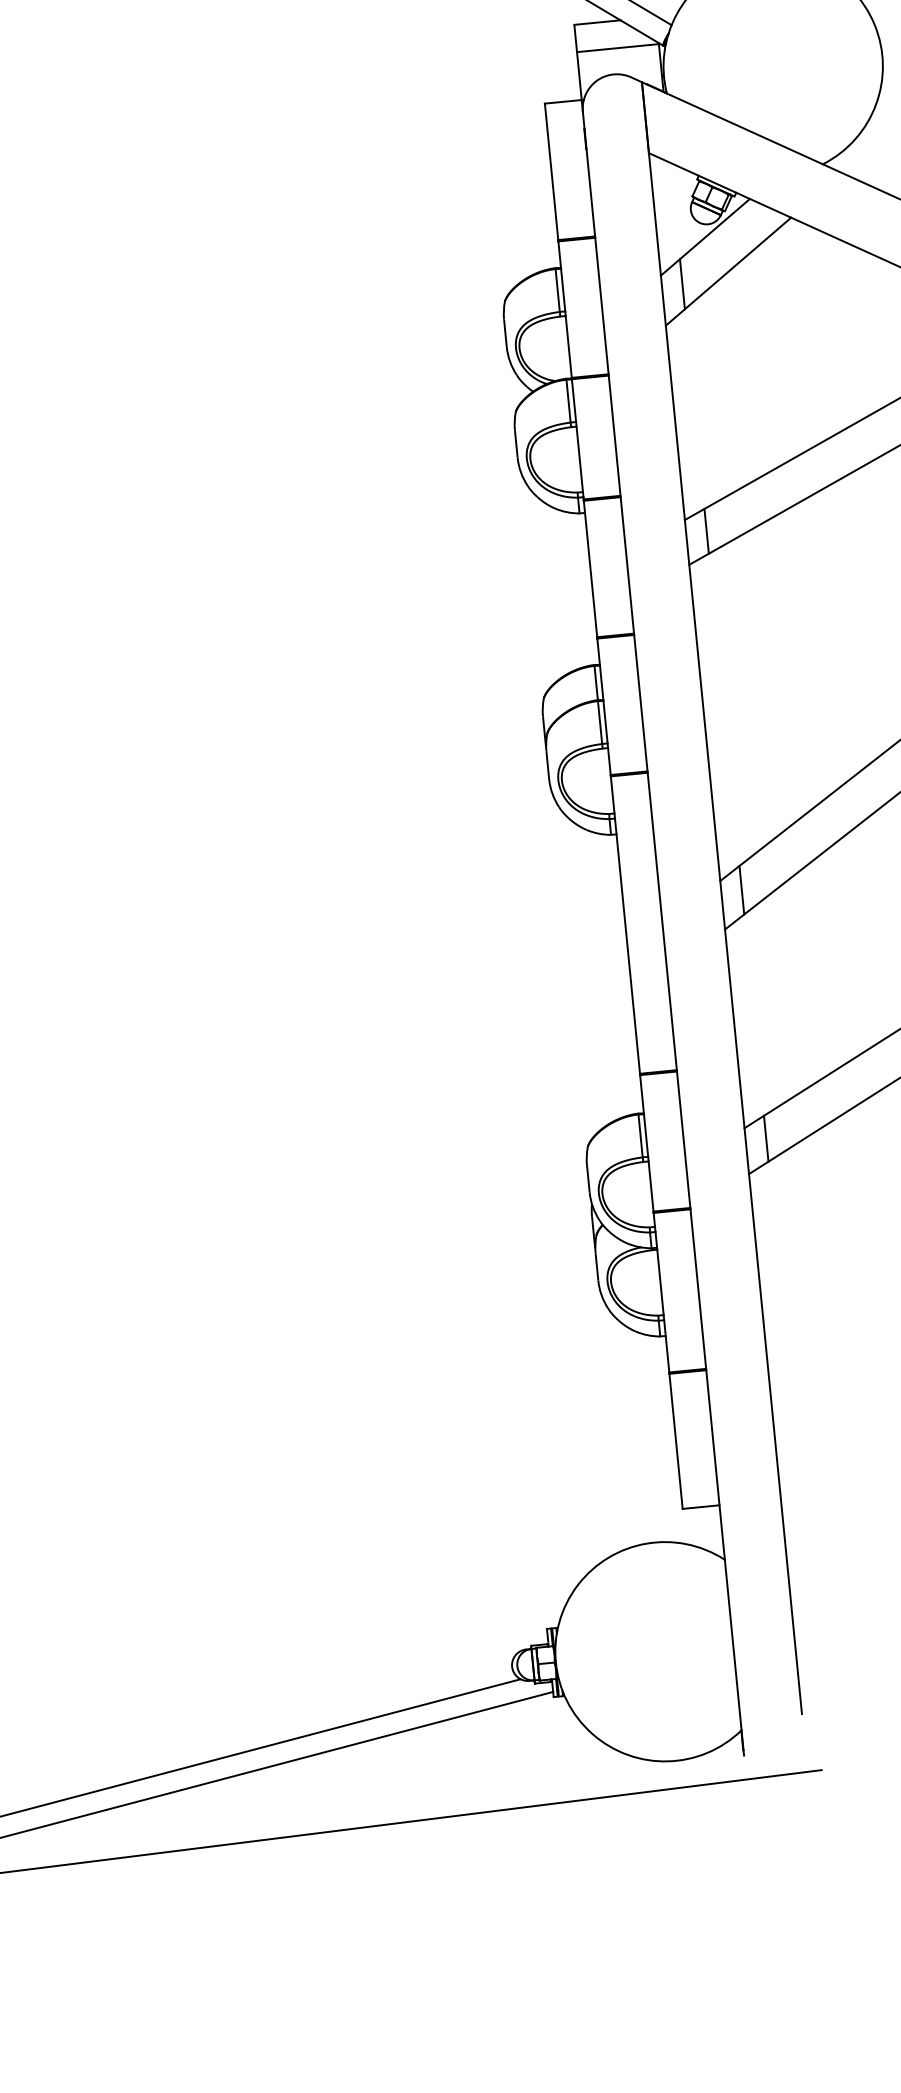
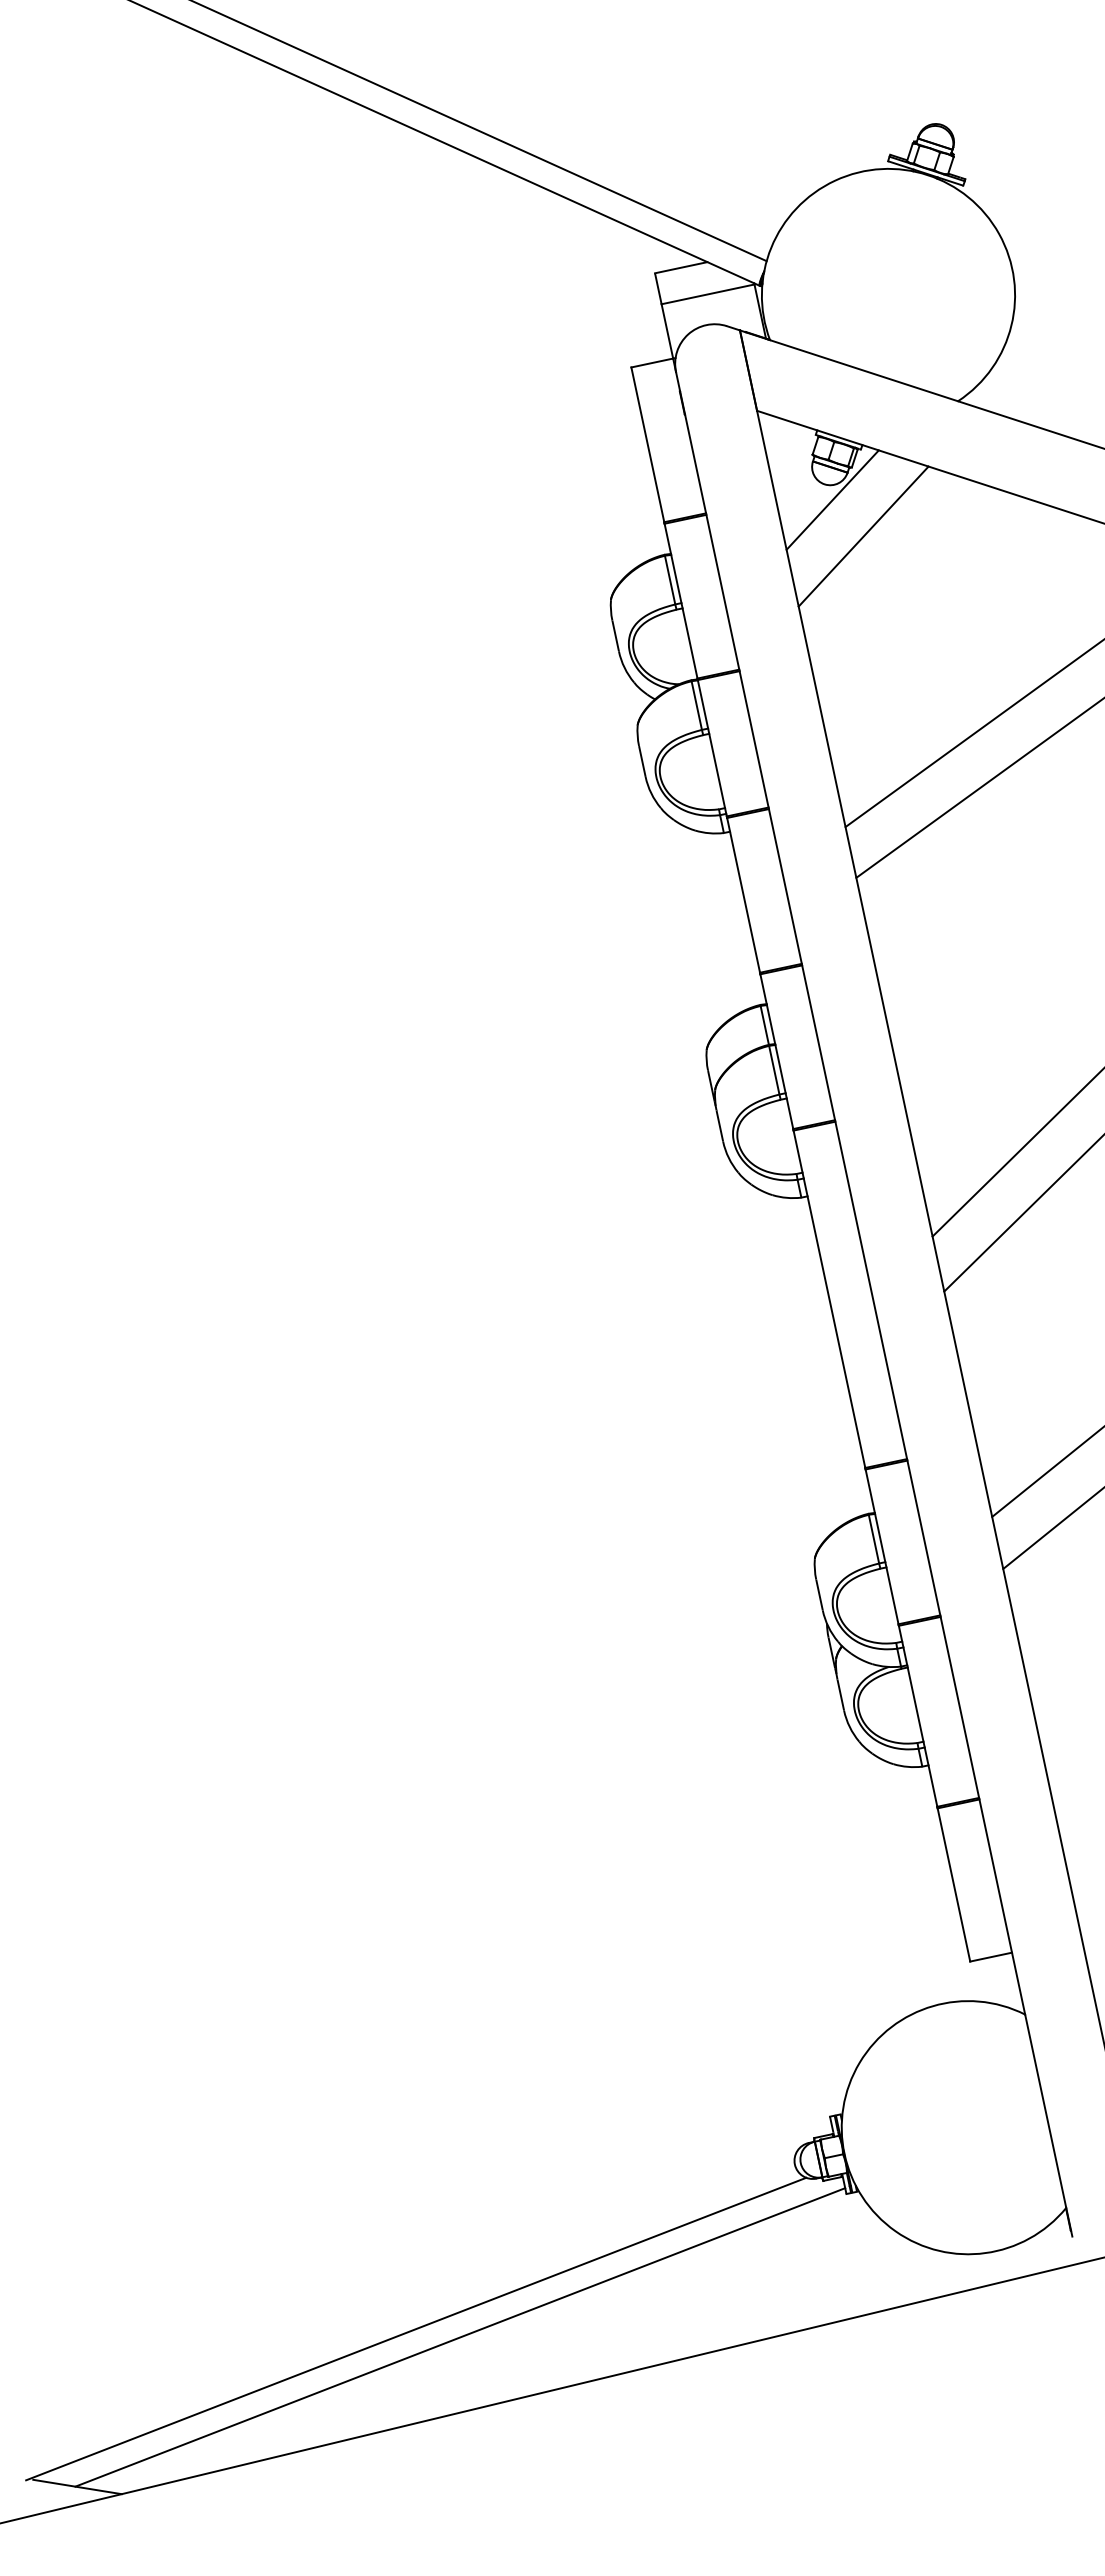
line: (682, 283) -> (812, 556), removed
line: (706, 530) -> (871, 836), removed
line: (741, 889) -> (958, 1243), removed
line: (765, 1138) -> (1017, 1526), removed

